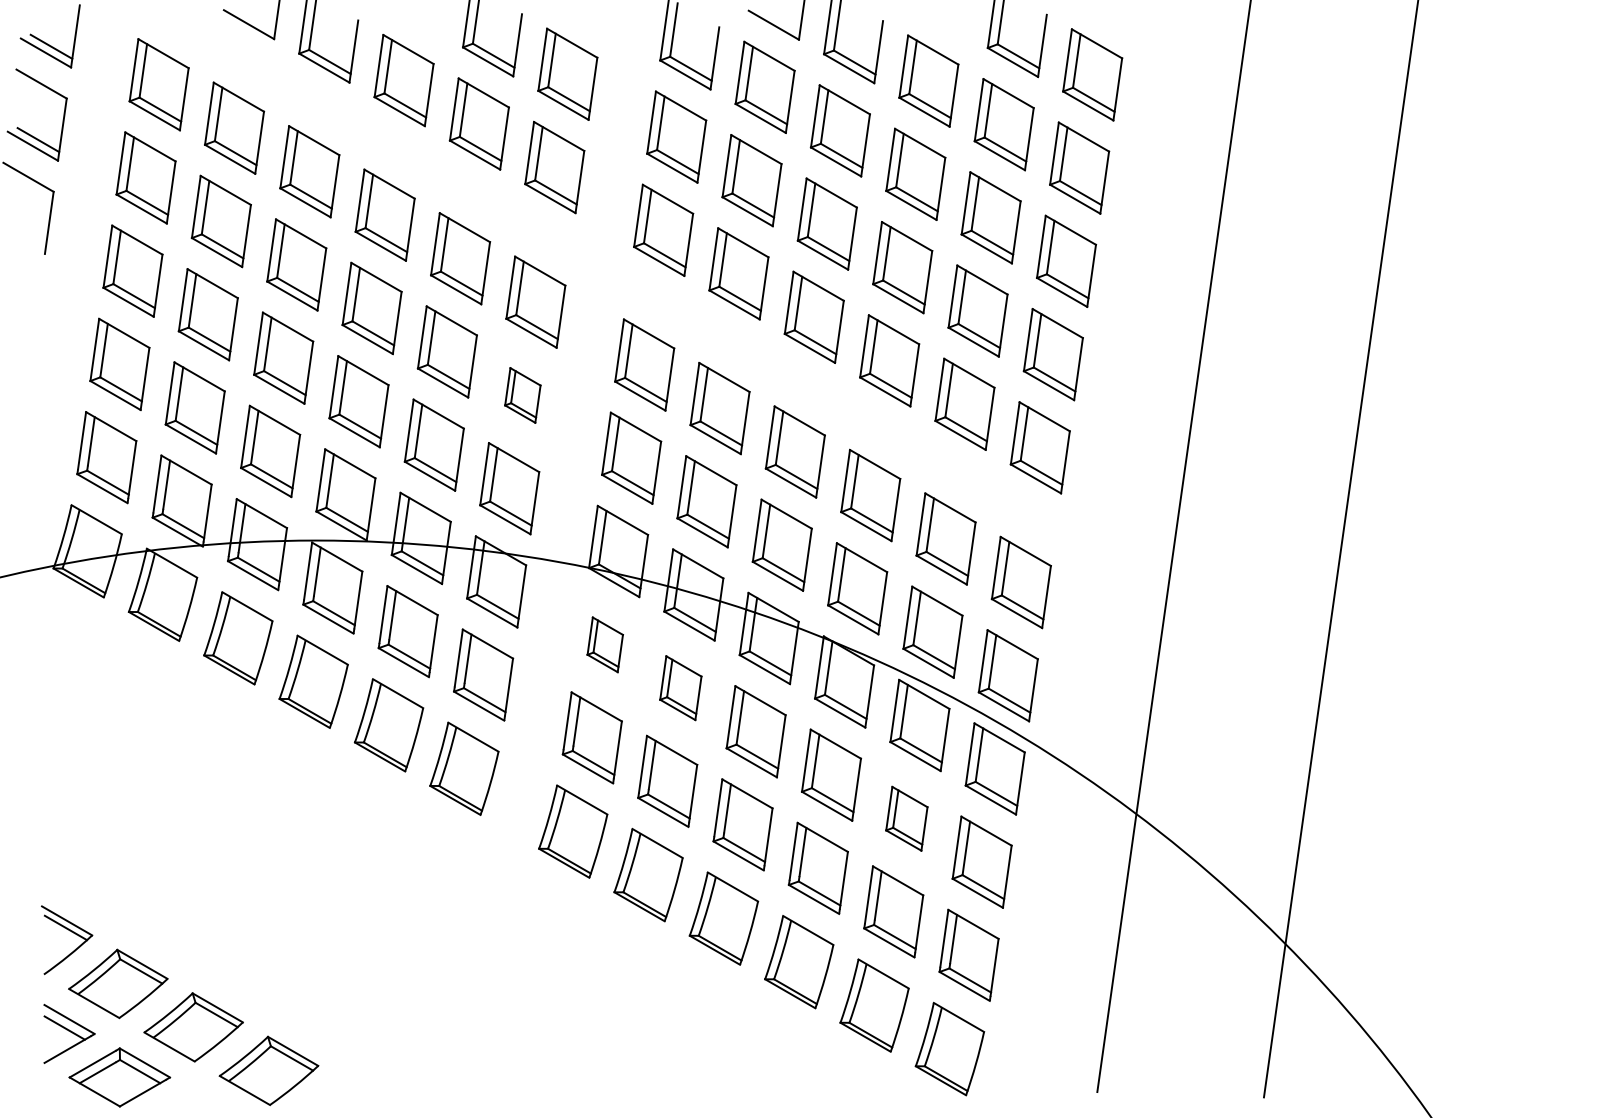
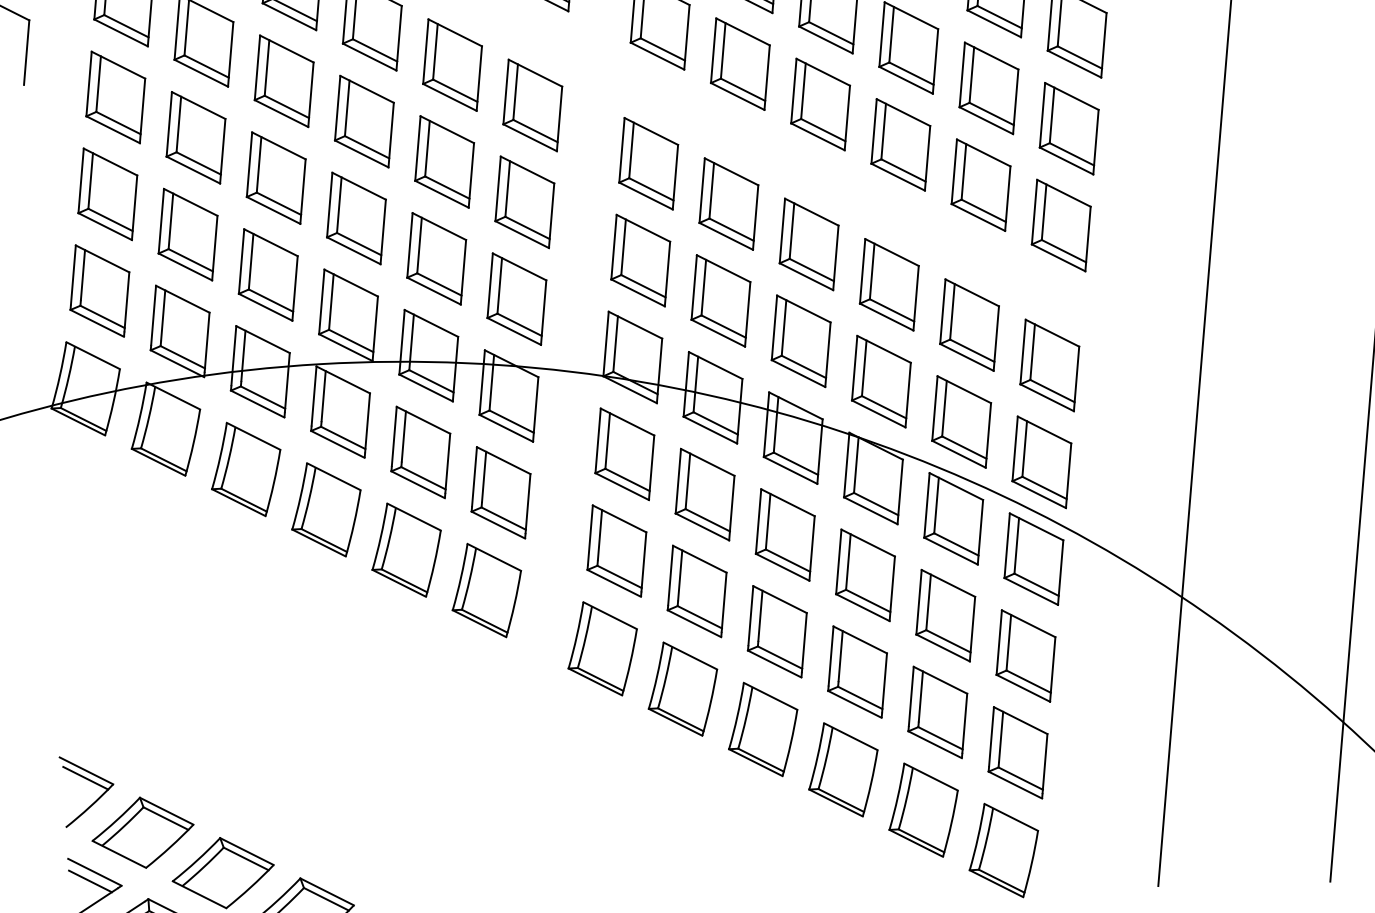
part: (522, 395) -> (524, 202), size x1.67
part: (604, 644) -> (623, 454), size x1.67
part: (680, 687) -> (704, 493), size x1.43
part: (906, 818) -> (945, 615), size x1.43

